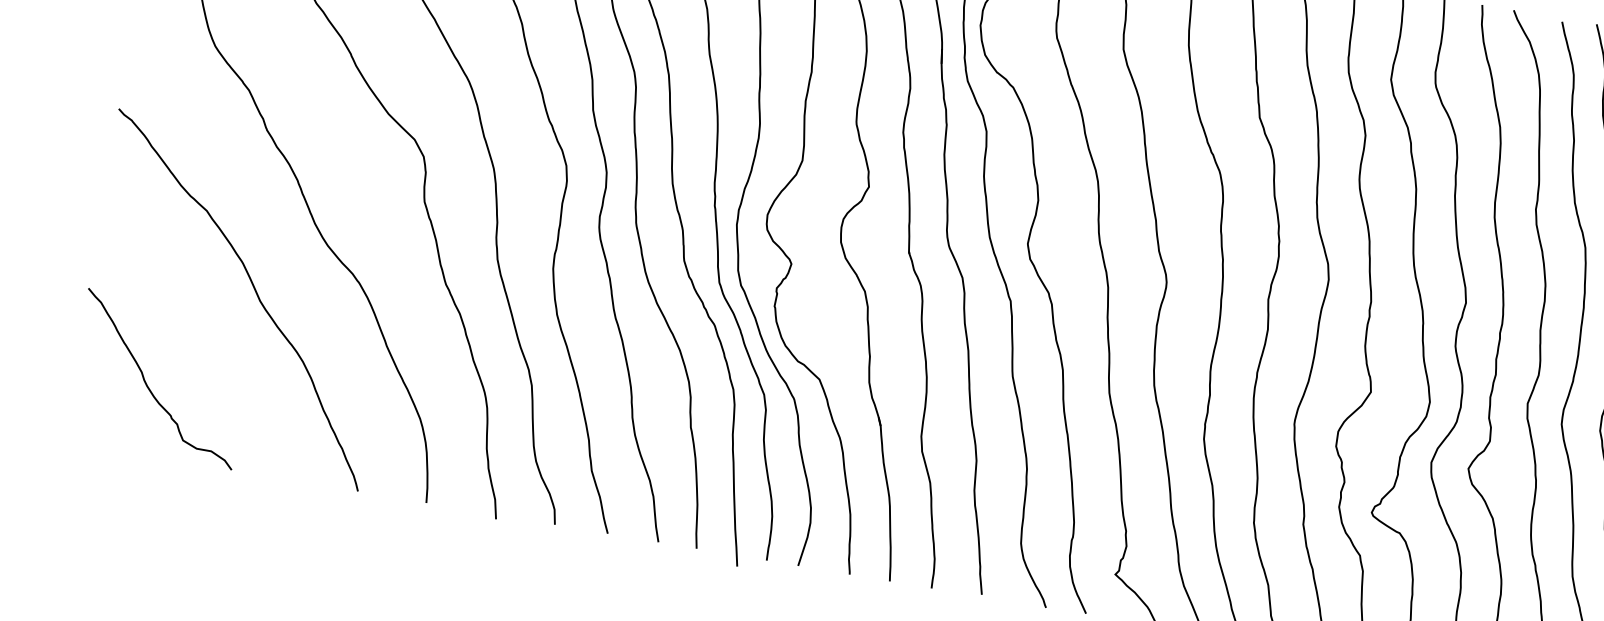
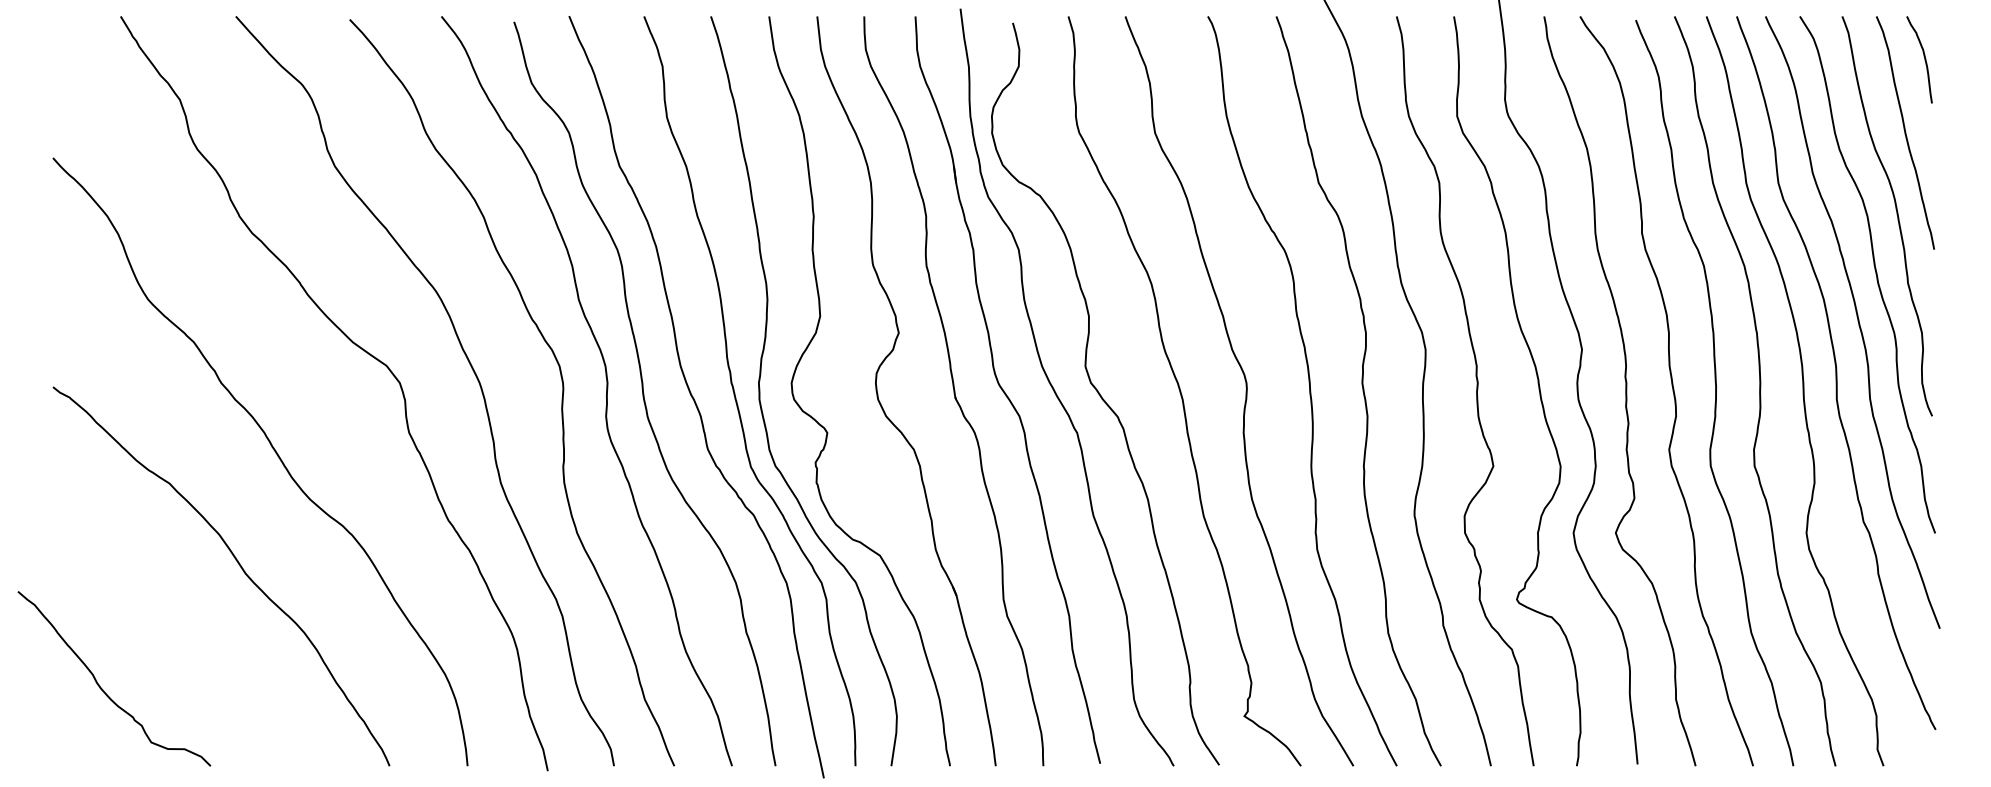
curve: (148, 386) -> (103, 689), moved

